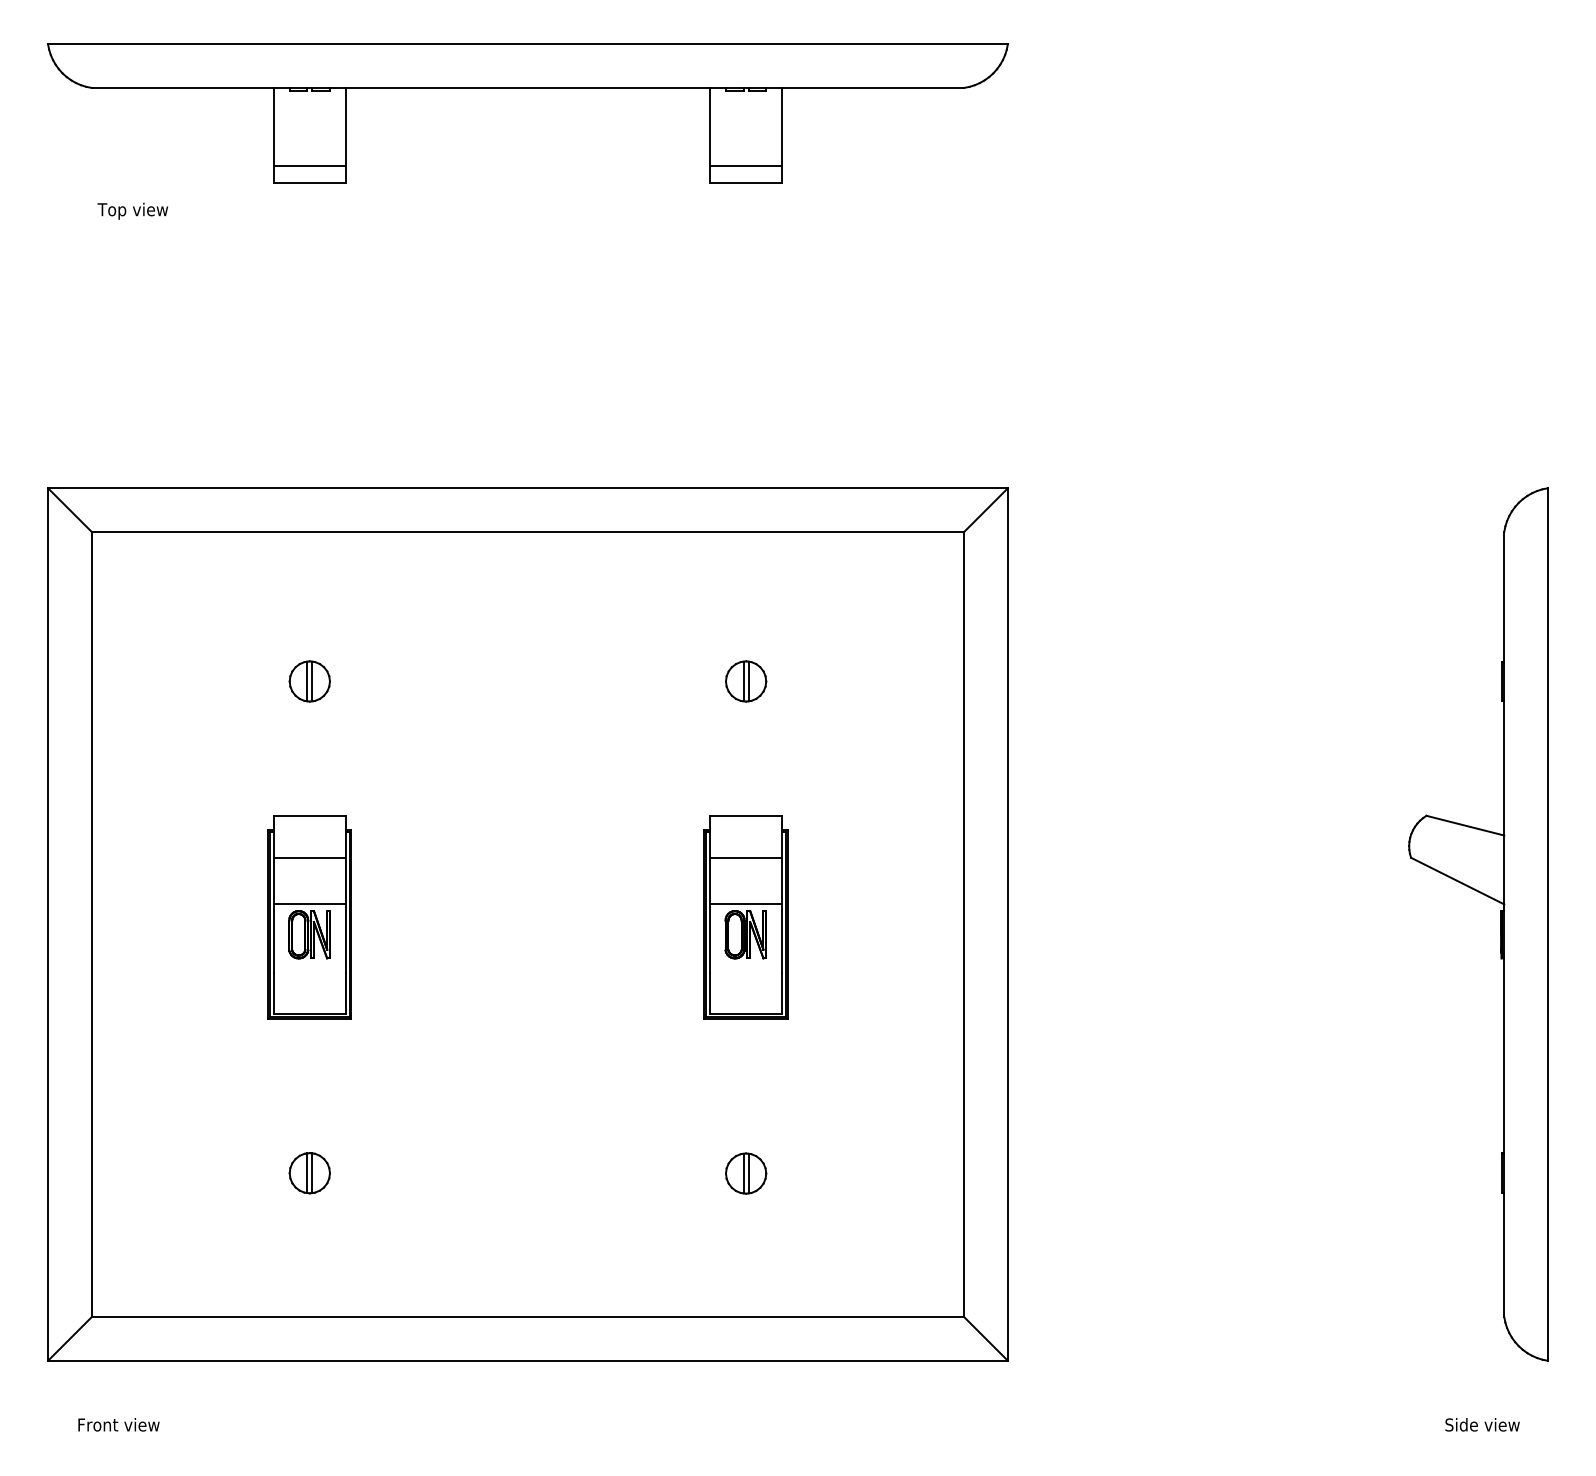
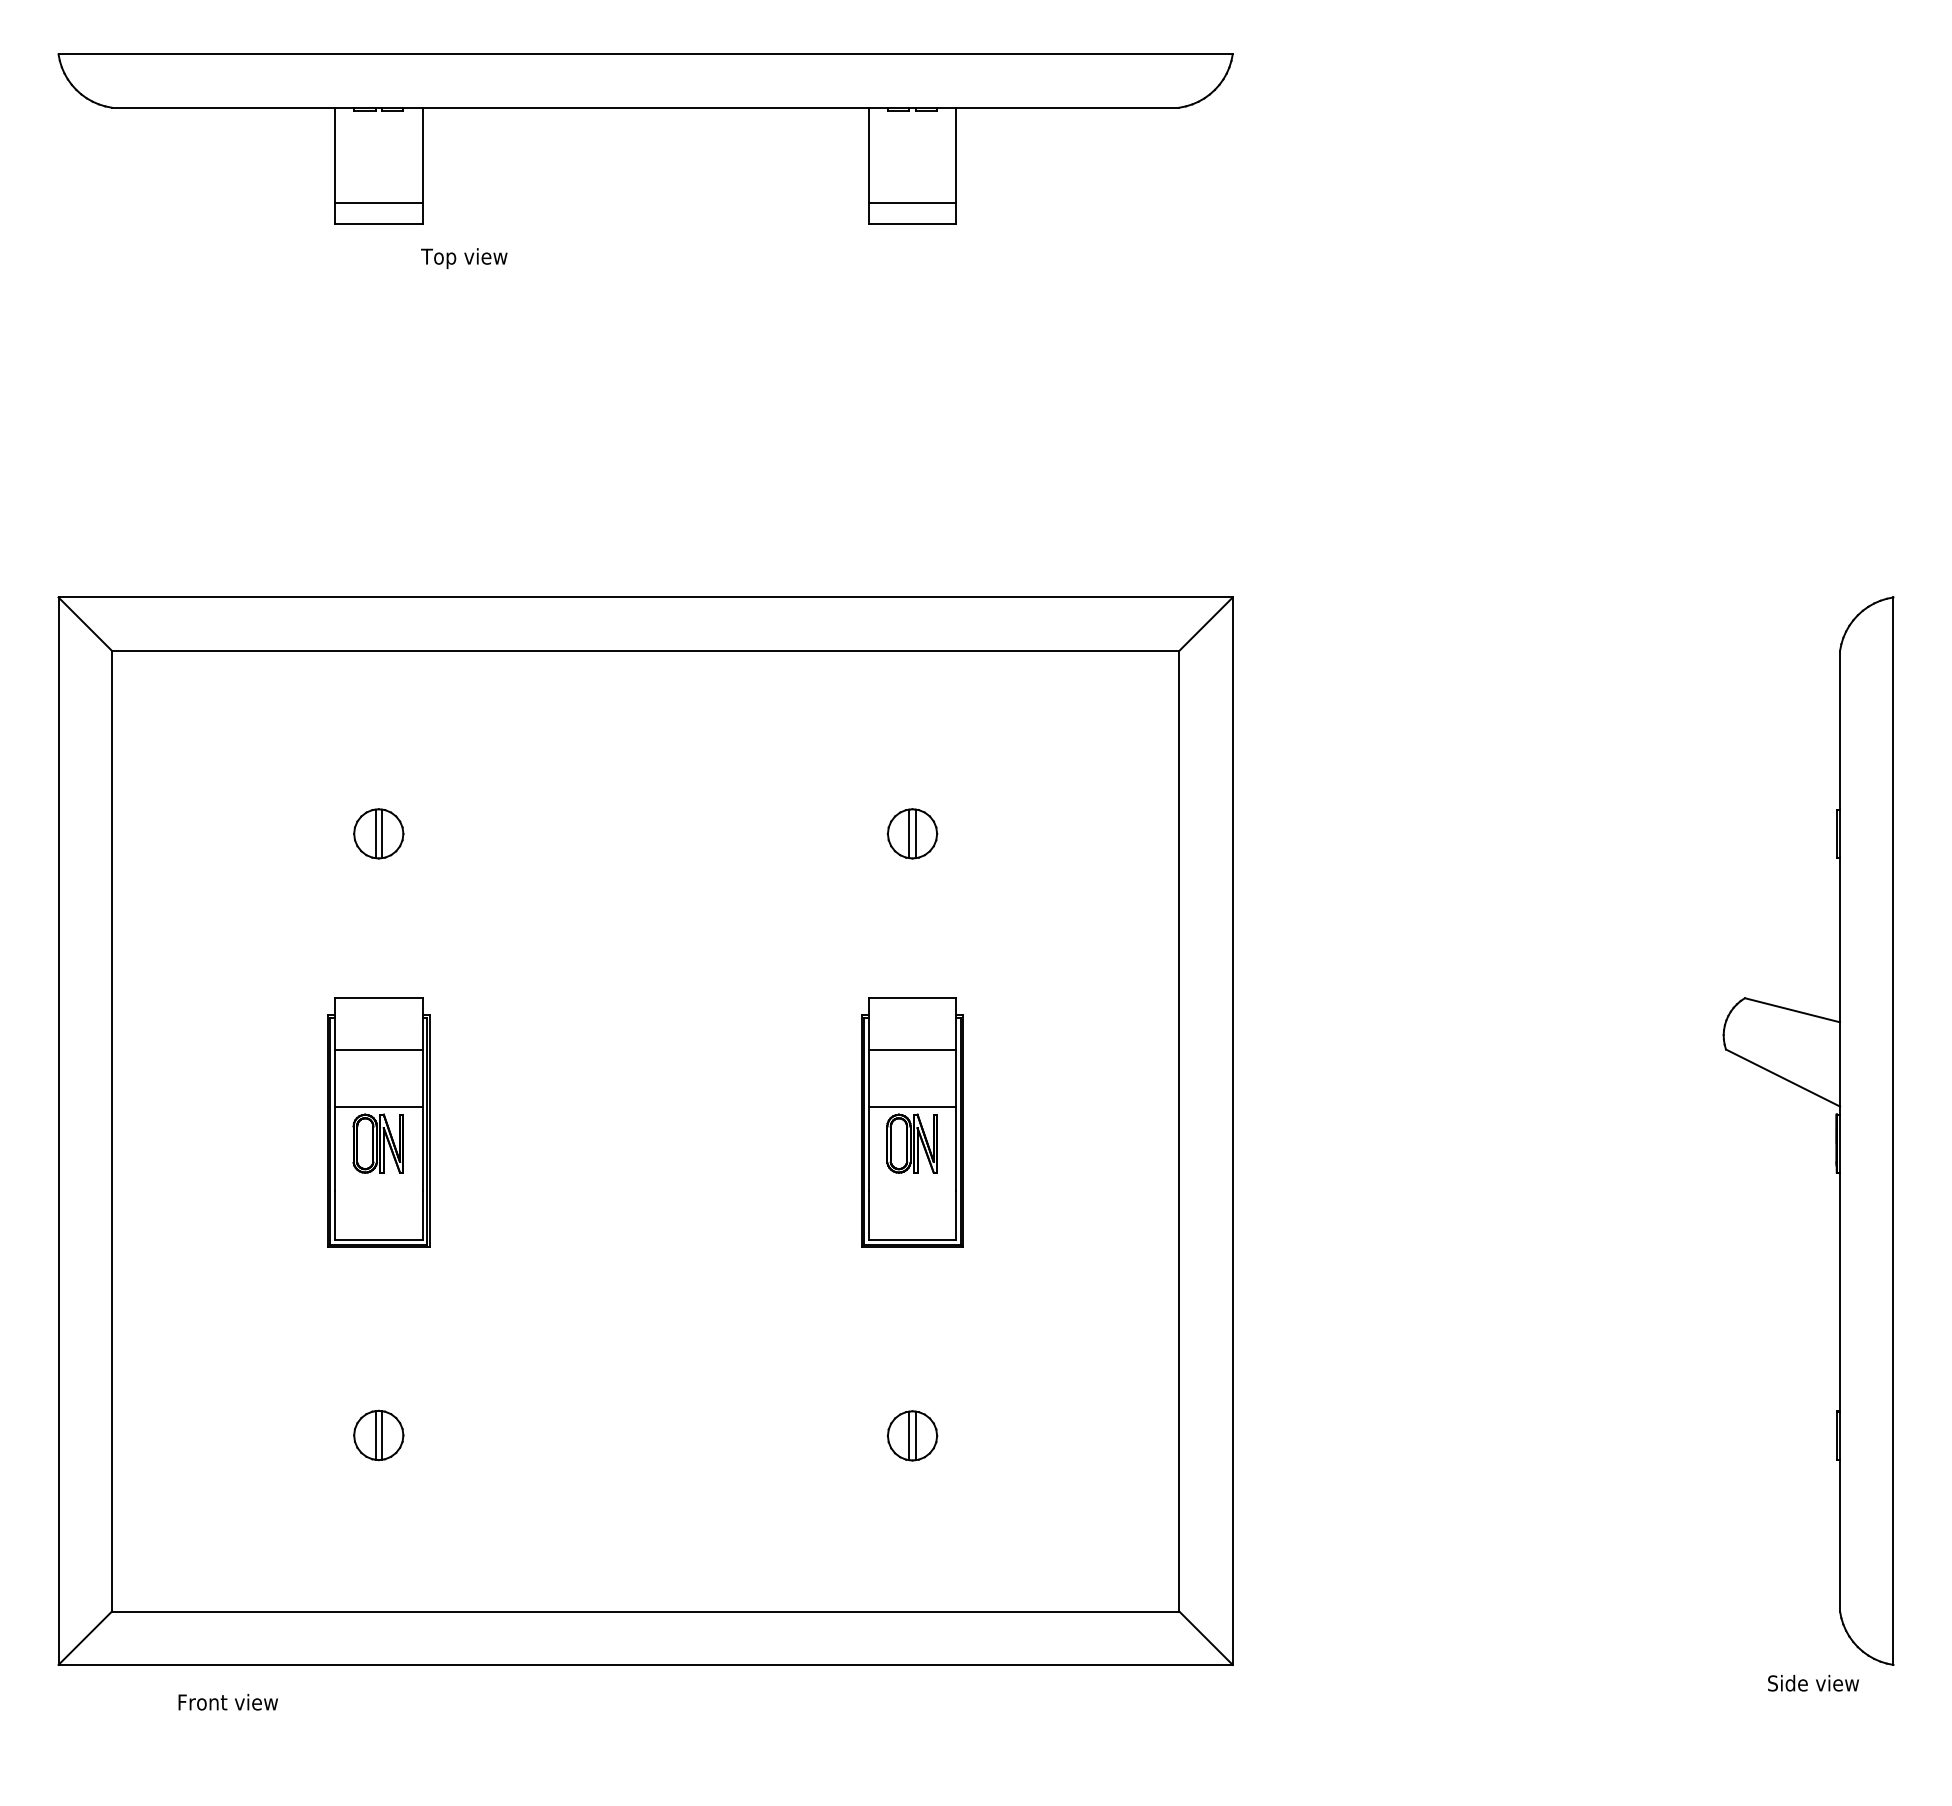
text: (133, 211) -> (464, 258), moved
text: (118, 1425) -> (227, 1702), moved
text: (1482, 1425) -> (1813, 1683), moved

